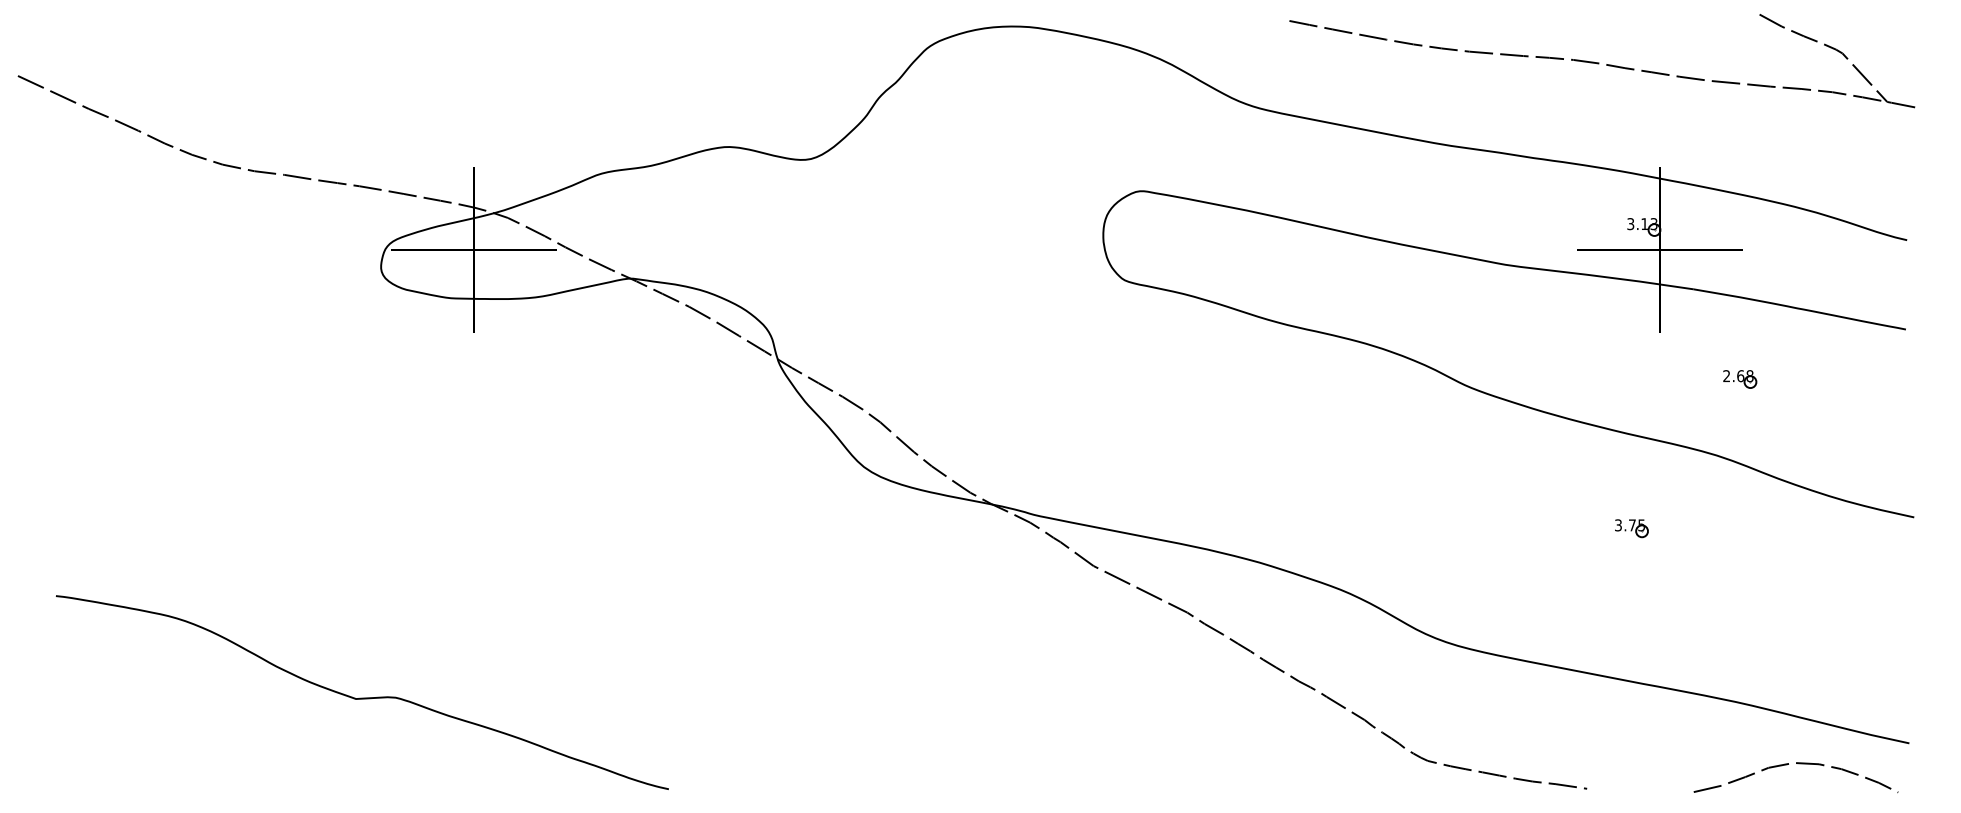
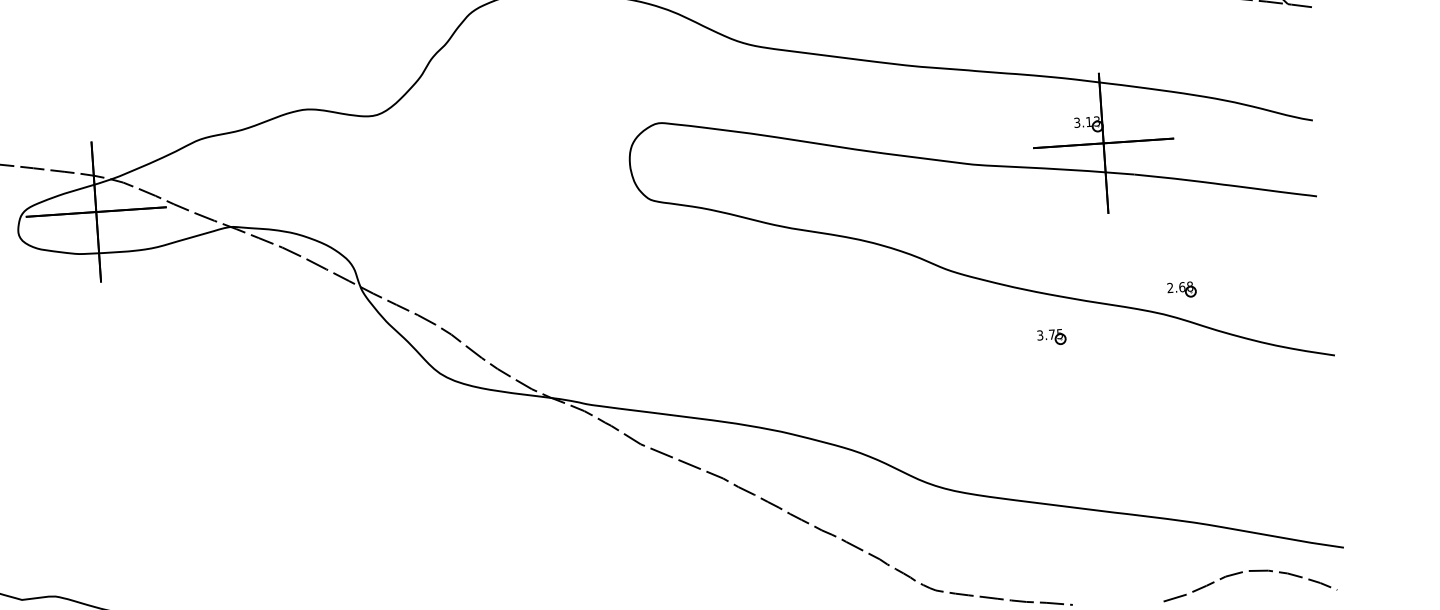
part: (1740, 379) -> (1182, 290), moved
part: (1631, 528) -> (1051, 337), moved

